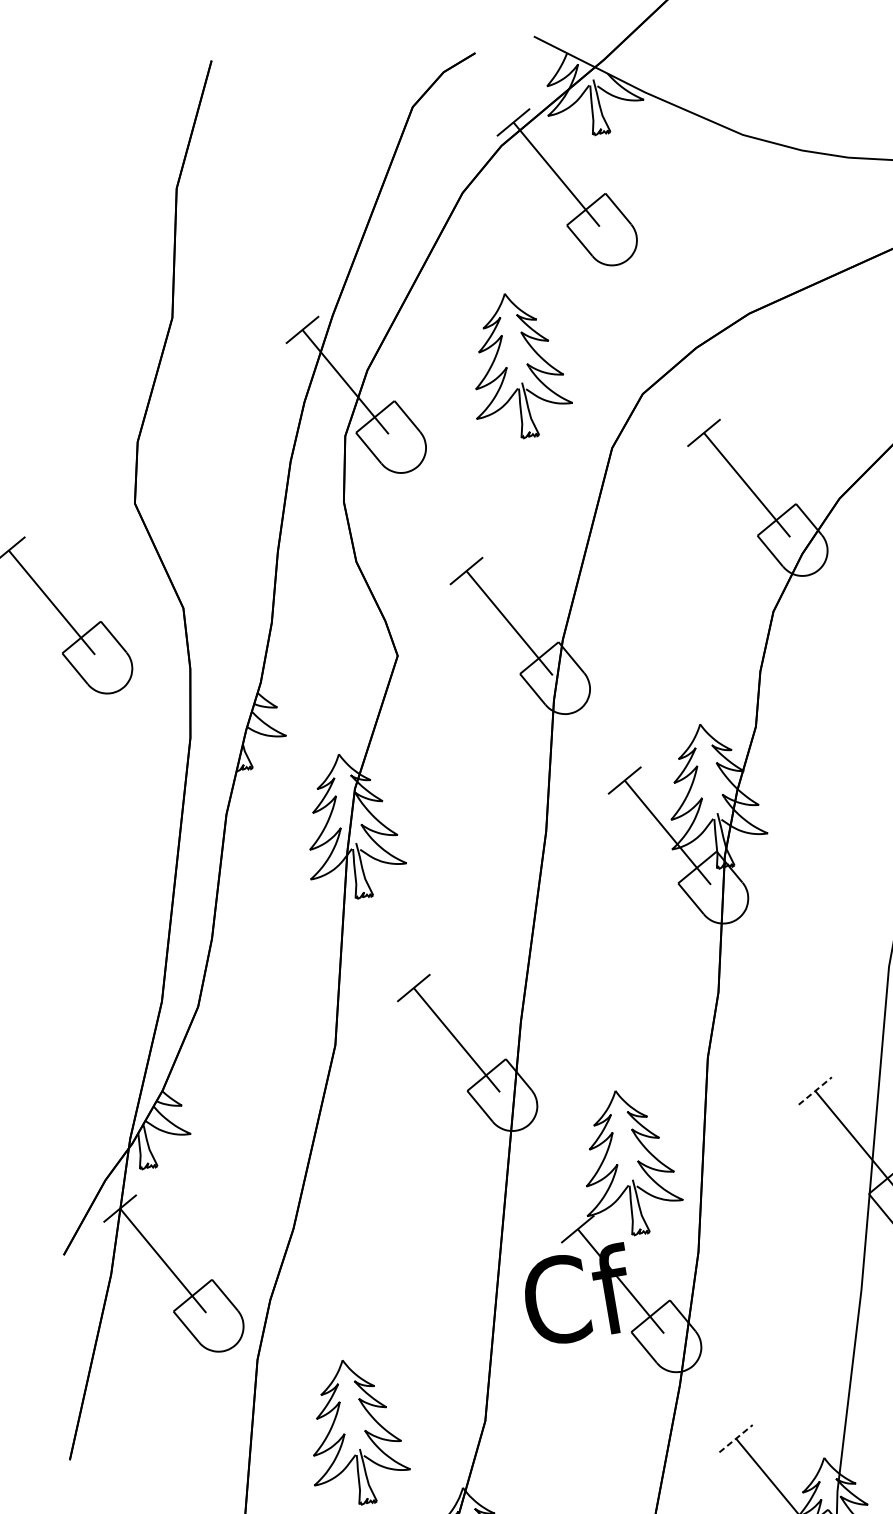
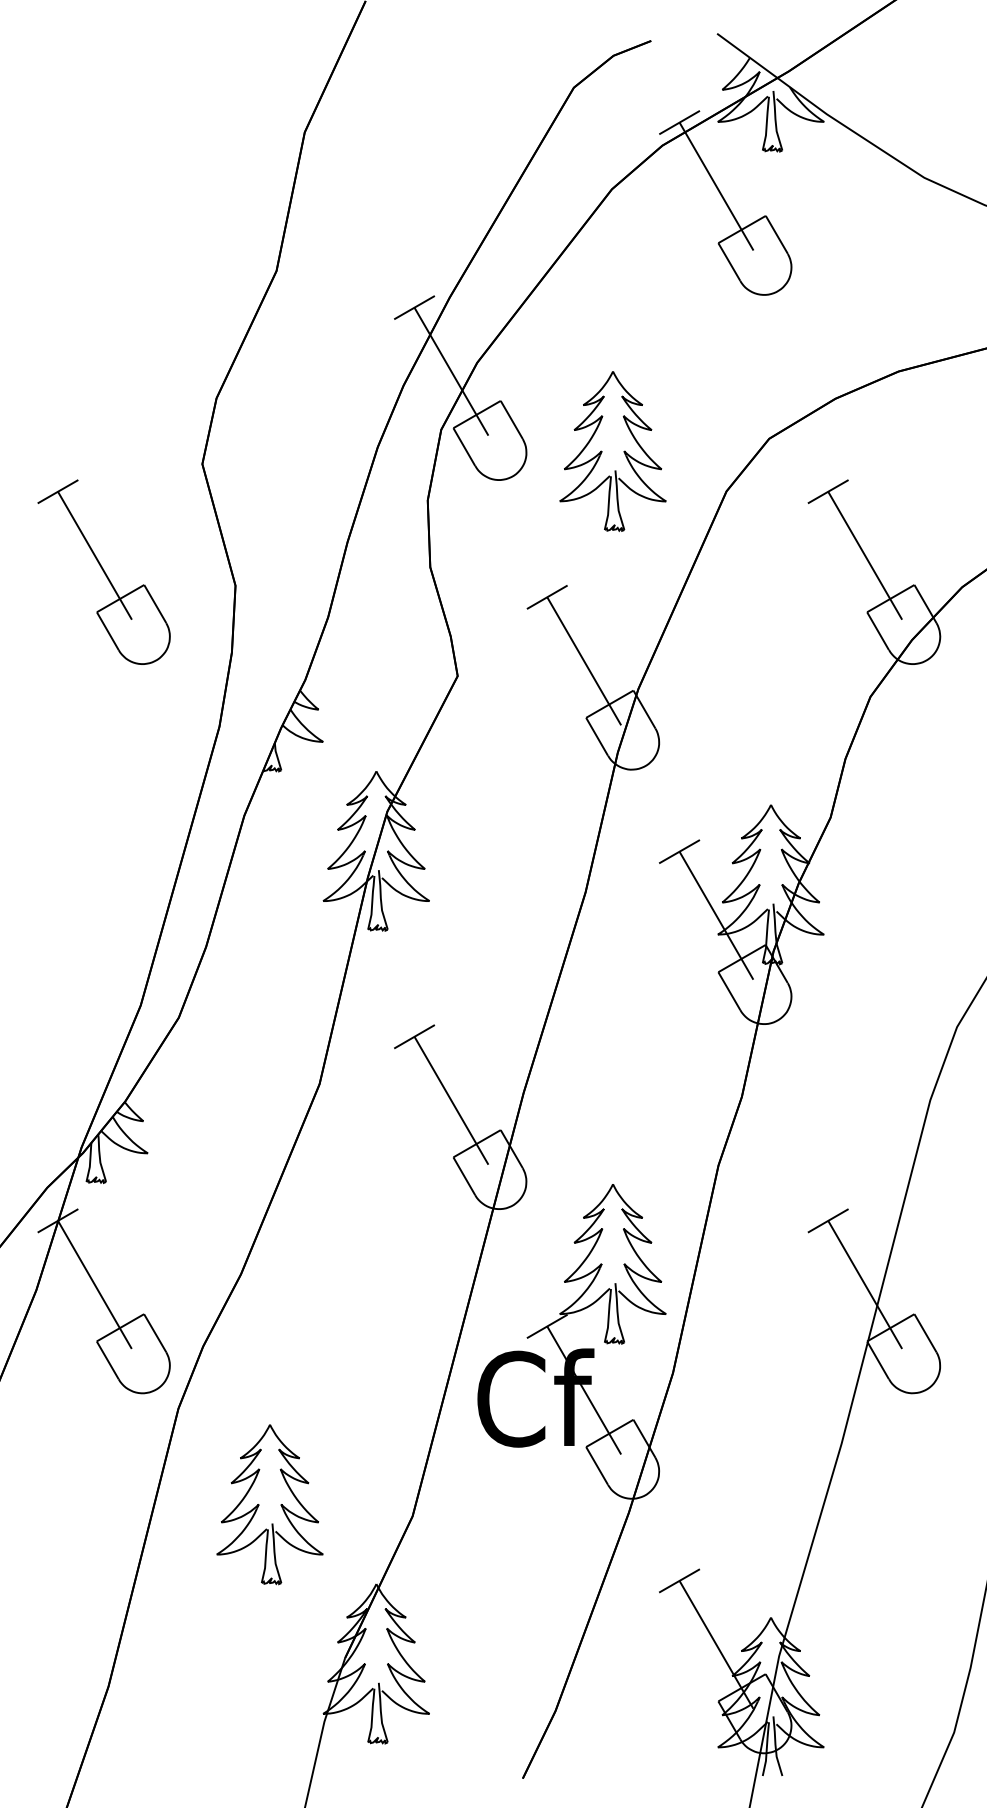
part: (516, 366) -> (612, 451), moved
line: (815, 1090) -> (828, 1220), dashed -> solid
line: (735, 1438) -> (679, 1580), dashed -> solid

